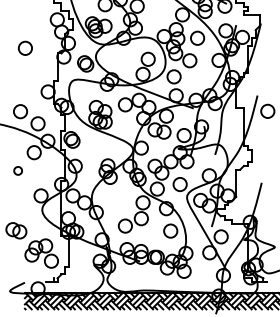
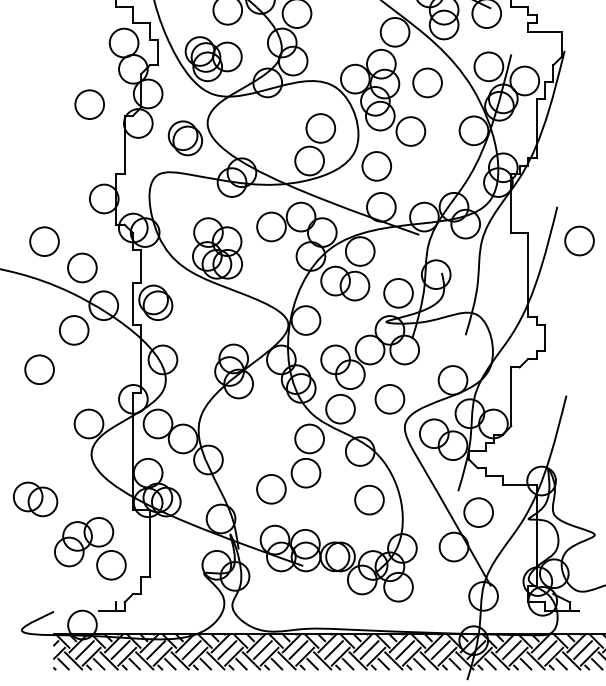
circle: (24, 47) -> (87, 102), moved
circle: (17, 170) -> (37, 368), size x1.67

